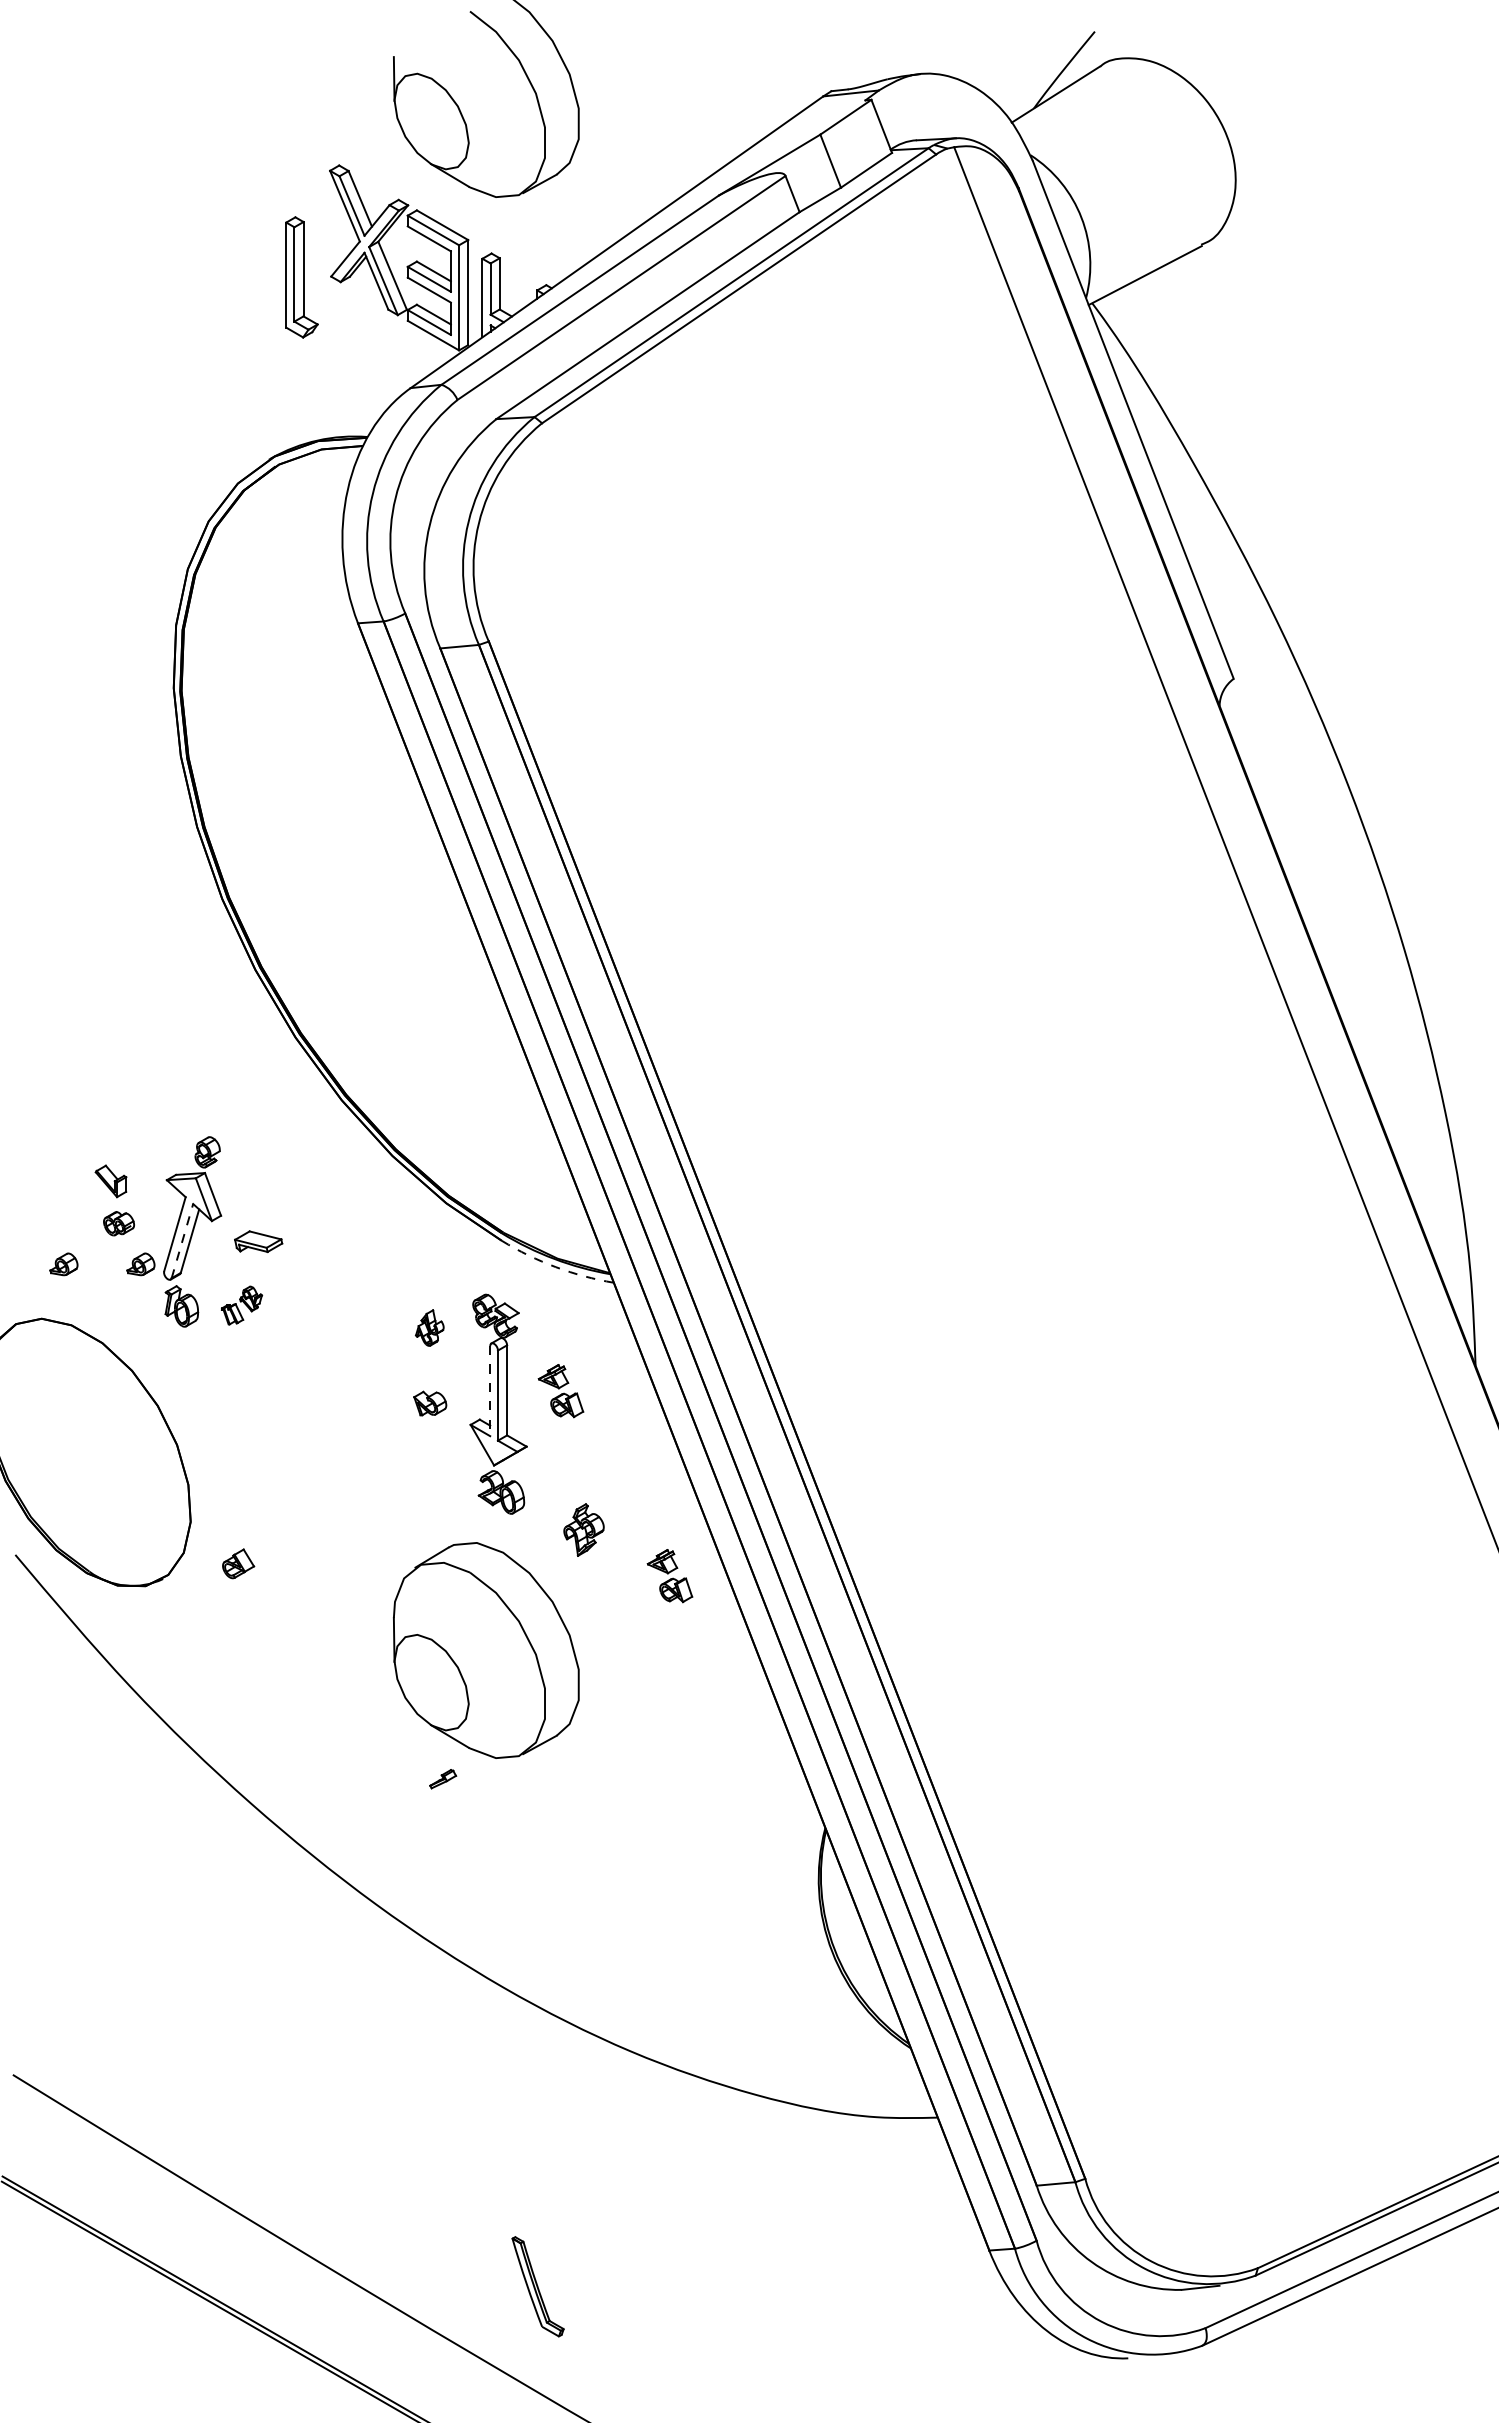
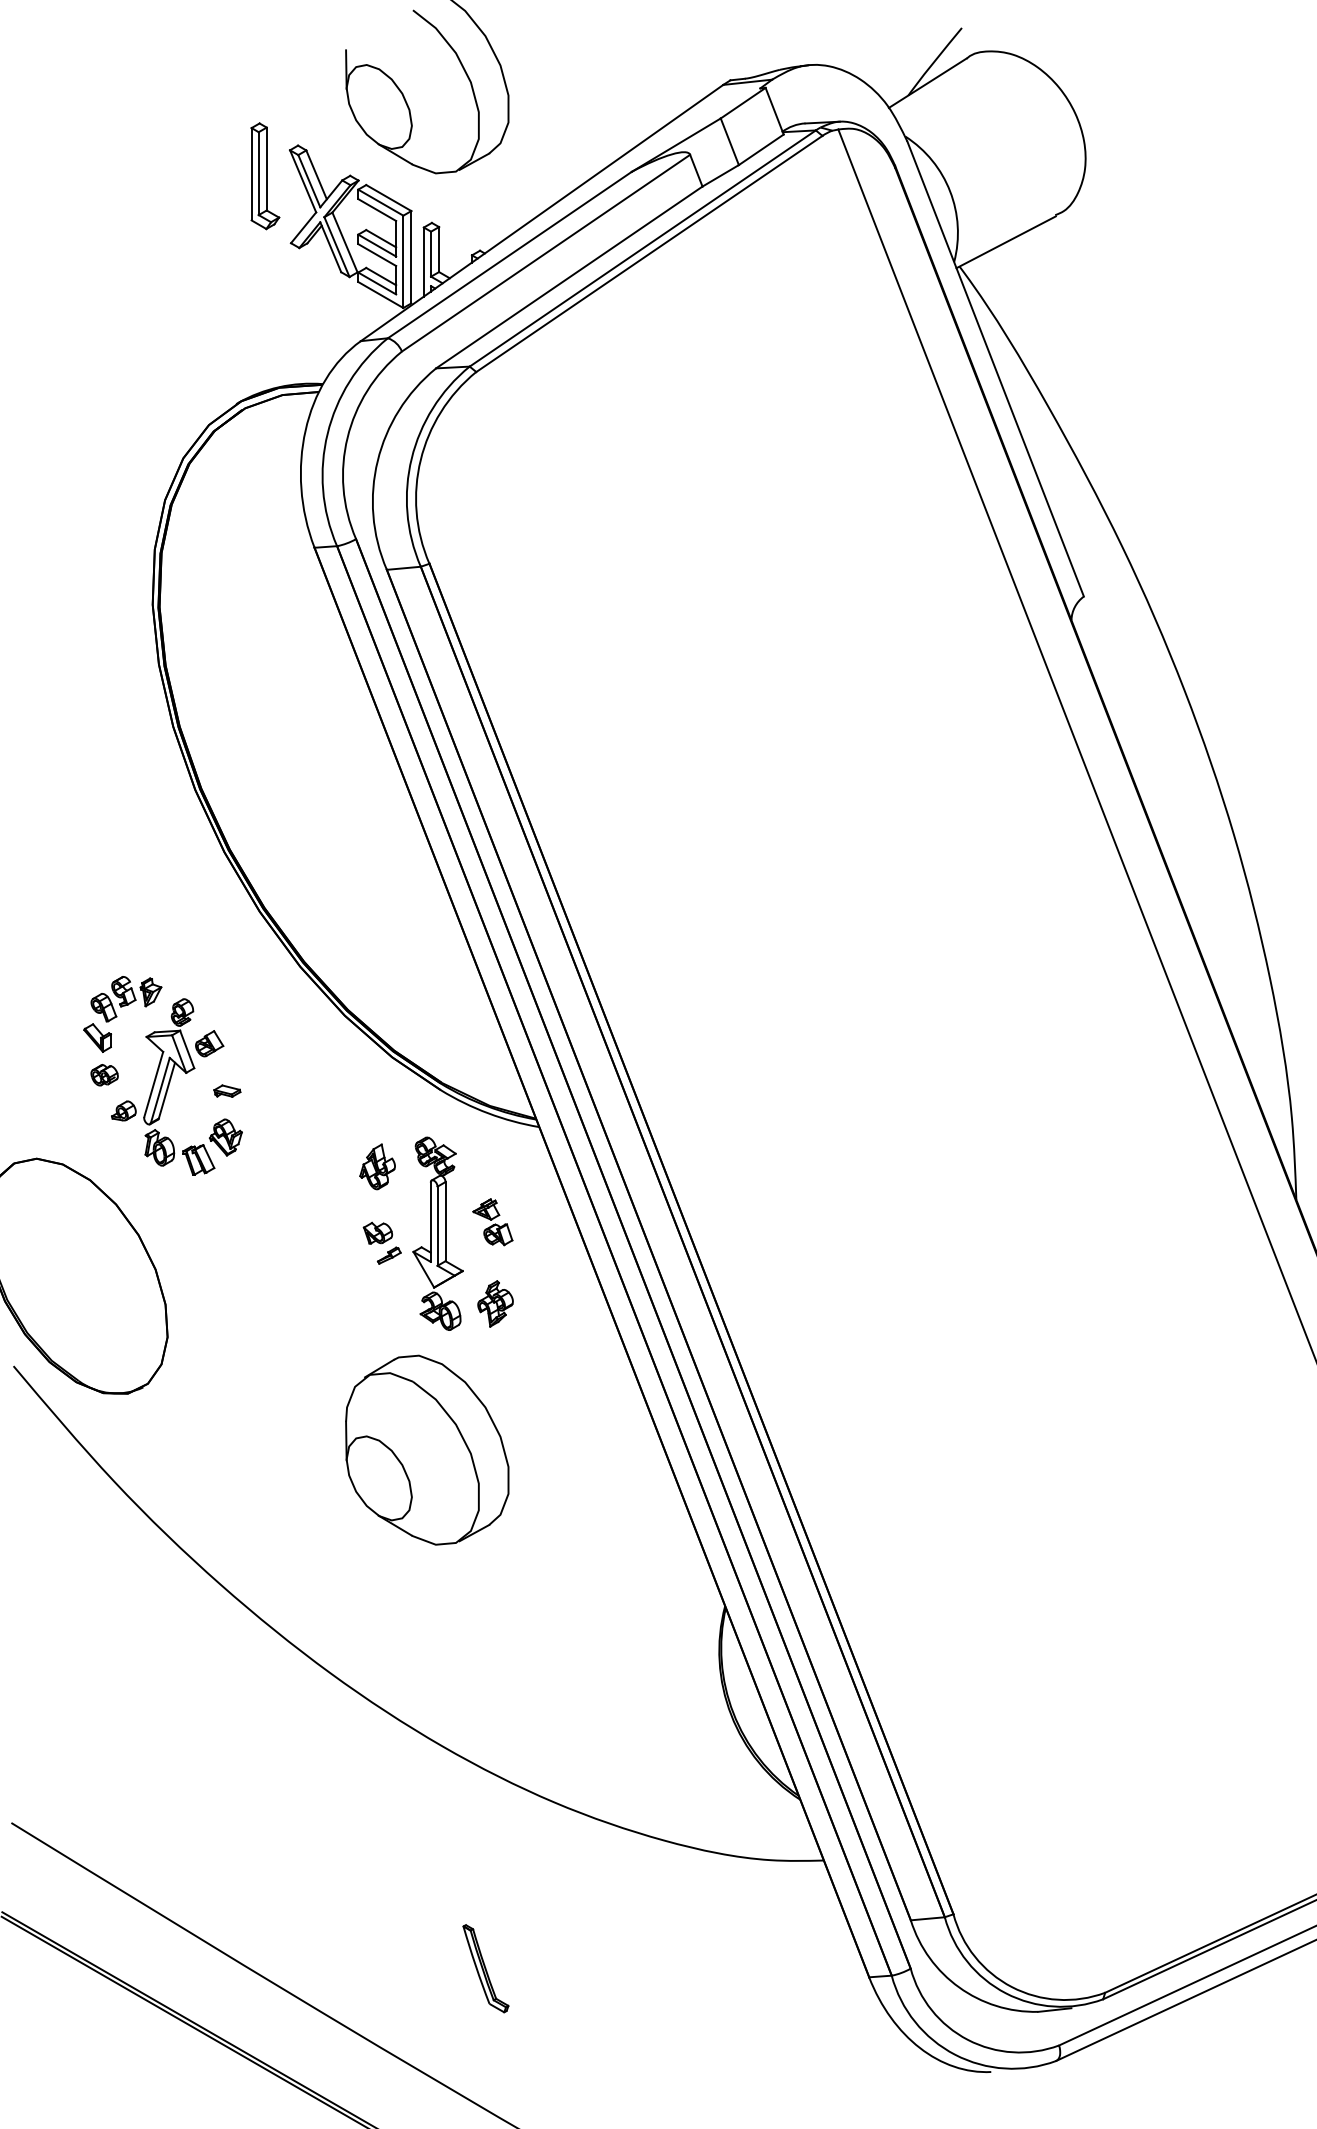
part: (301, 277) -> (264, 176), moved
part: (143, 1136) -> (126, 998), added
line: (182, 1241) -> (160, 1090), dashed -> solid
part: (258, 1241) -> (227, 1090), size x0.62
part: (63, 1264) -> (55, 1111), removed
arc: (555, 1267) -> (488, 1113), dashed -> solid
part: (241, 1305) -> (212, 1147), size x1.67
part: (429, 1327) -> (377, 1166), size x1.43
line: (490, 1391) -> (430, 1222), dashed -> solid
part: (583, 1529) -> (495, 1303), moved
part: (238, 1563) -> (209, 1043), moved
part: (669, 1576) -> (588, 1385), removed
part: (443, 1779) -> (389, 1256), moved
part: (537, 2286) -> (485, 1968), moved

